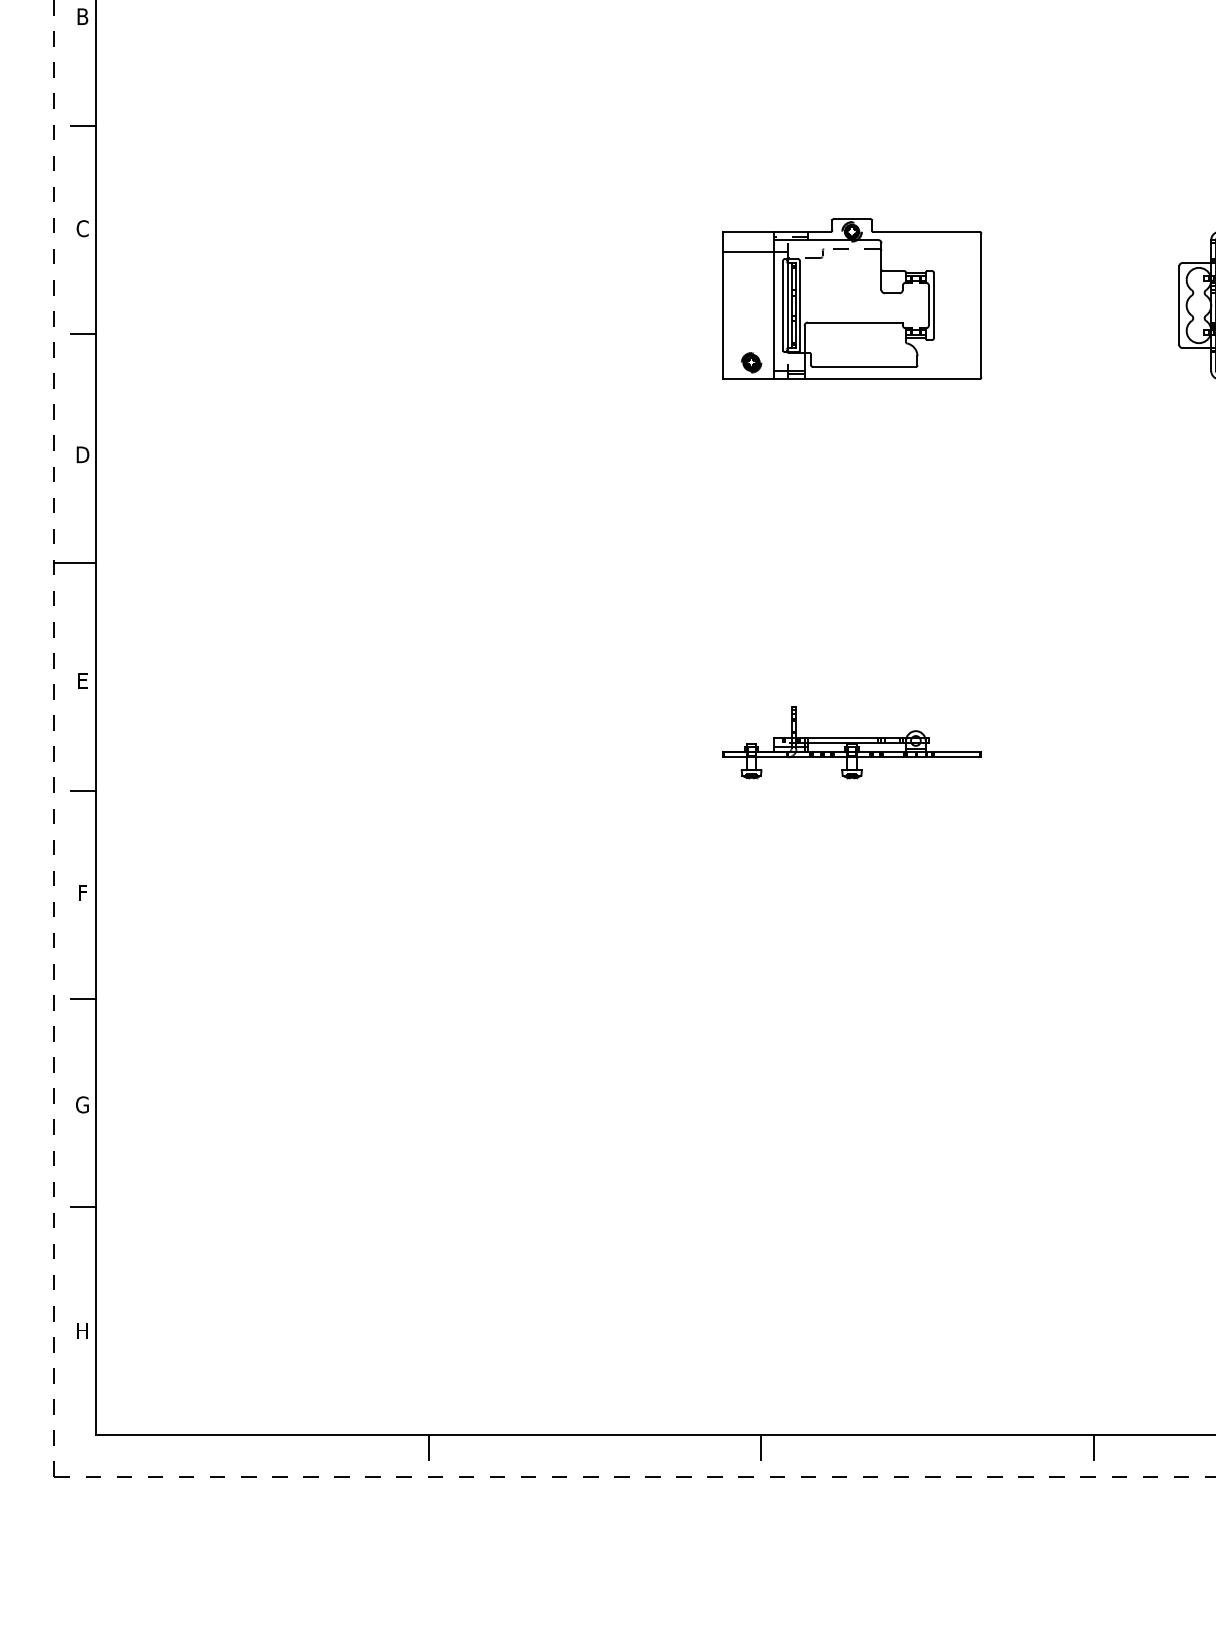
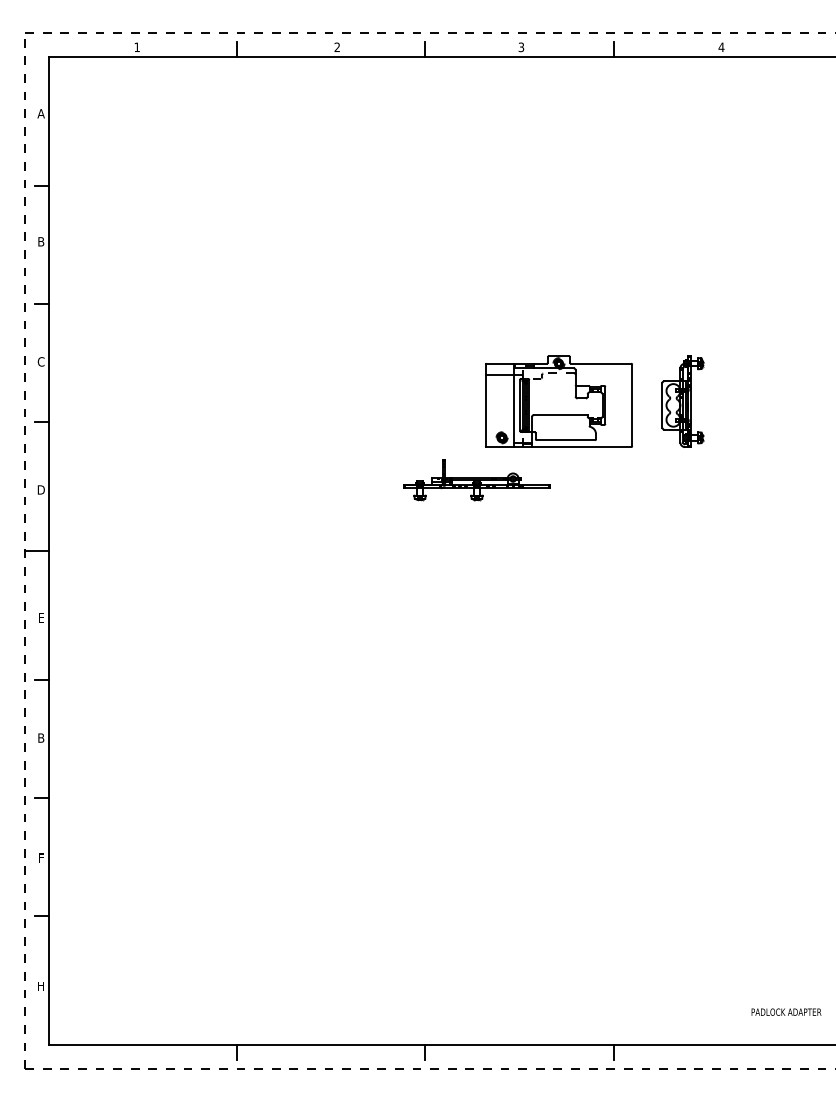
part: (851, 298) -> (558, 401), moved
part: (851, 743) -> (476, 480), moved
text: (83, 891) -> (41, 737), F -> B
text: (81, 1103) -> (40, 857), G -> F

